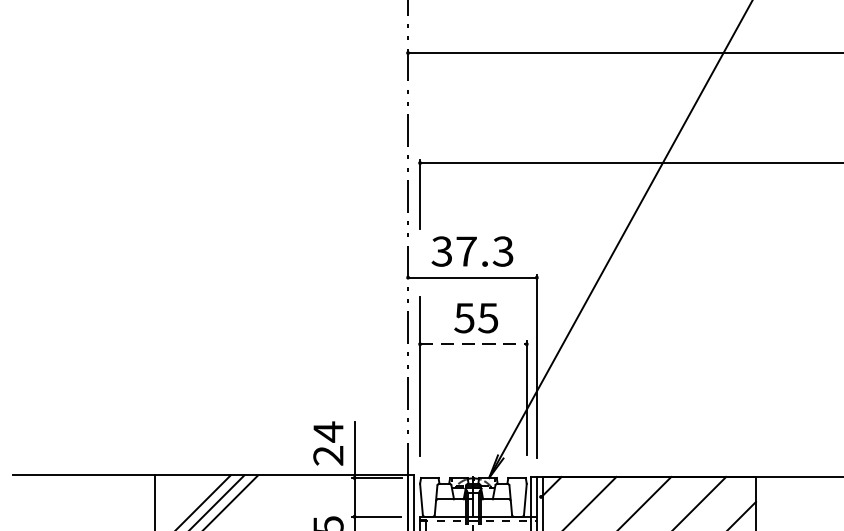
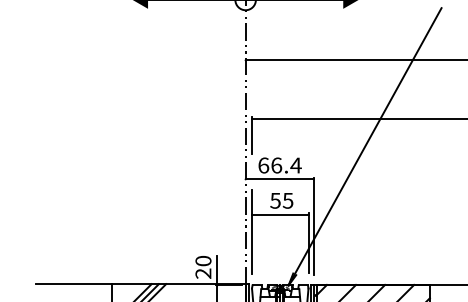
text: (471, 251) -> (279, 165), 37.3 -> 66.4
line: (473, 343) -> (280, 214), dashed -> solid
text: (328, 430) -> (203, 260), 24 -> 20

